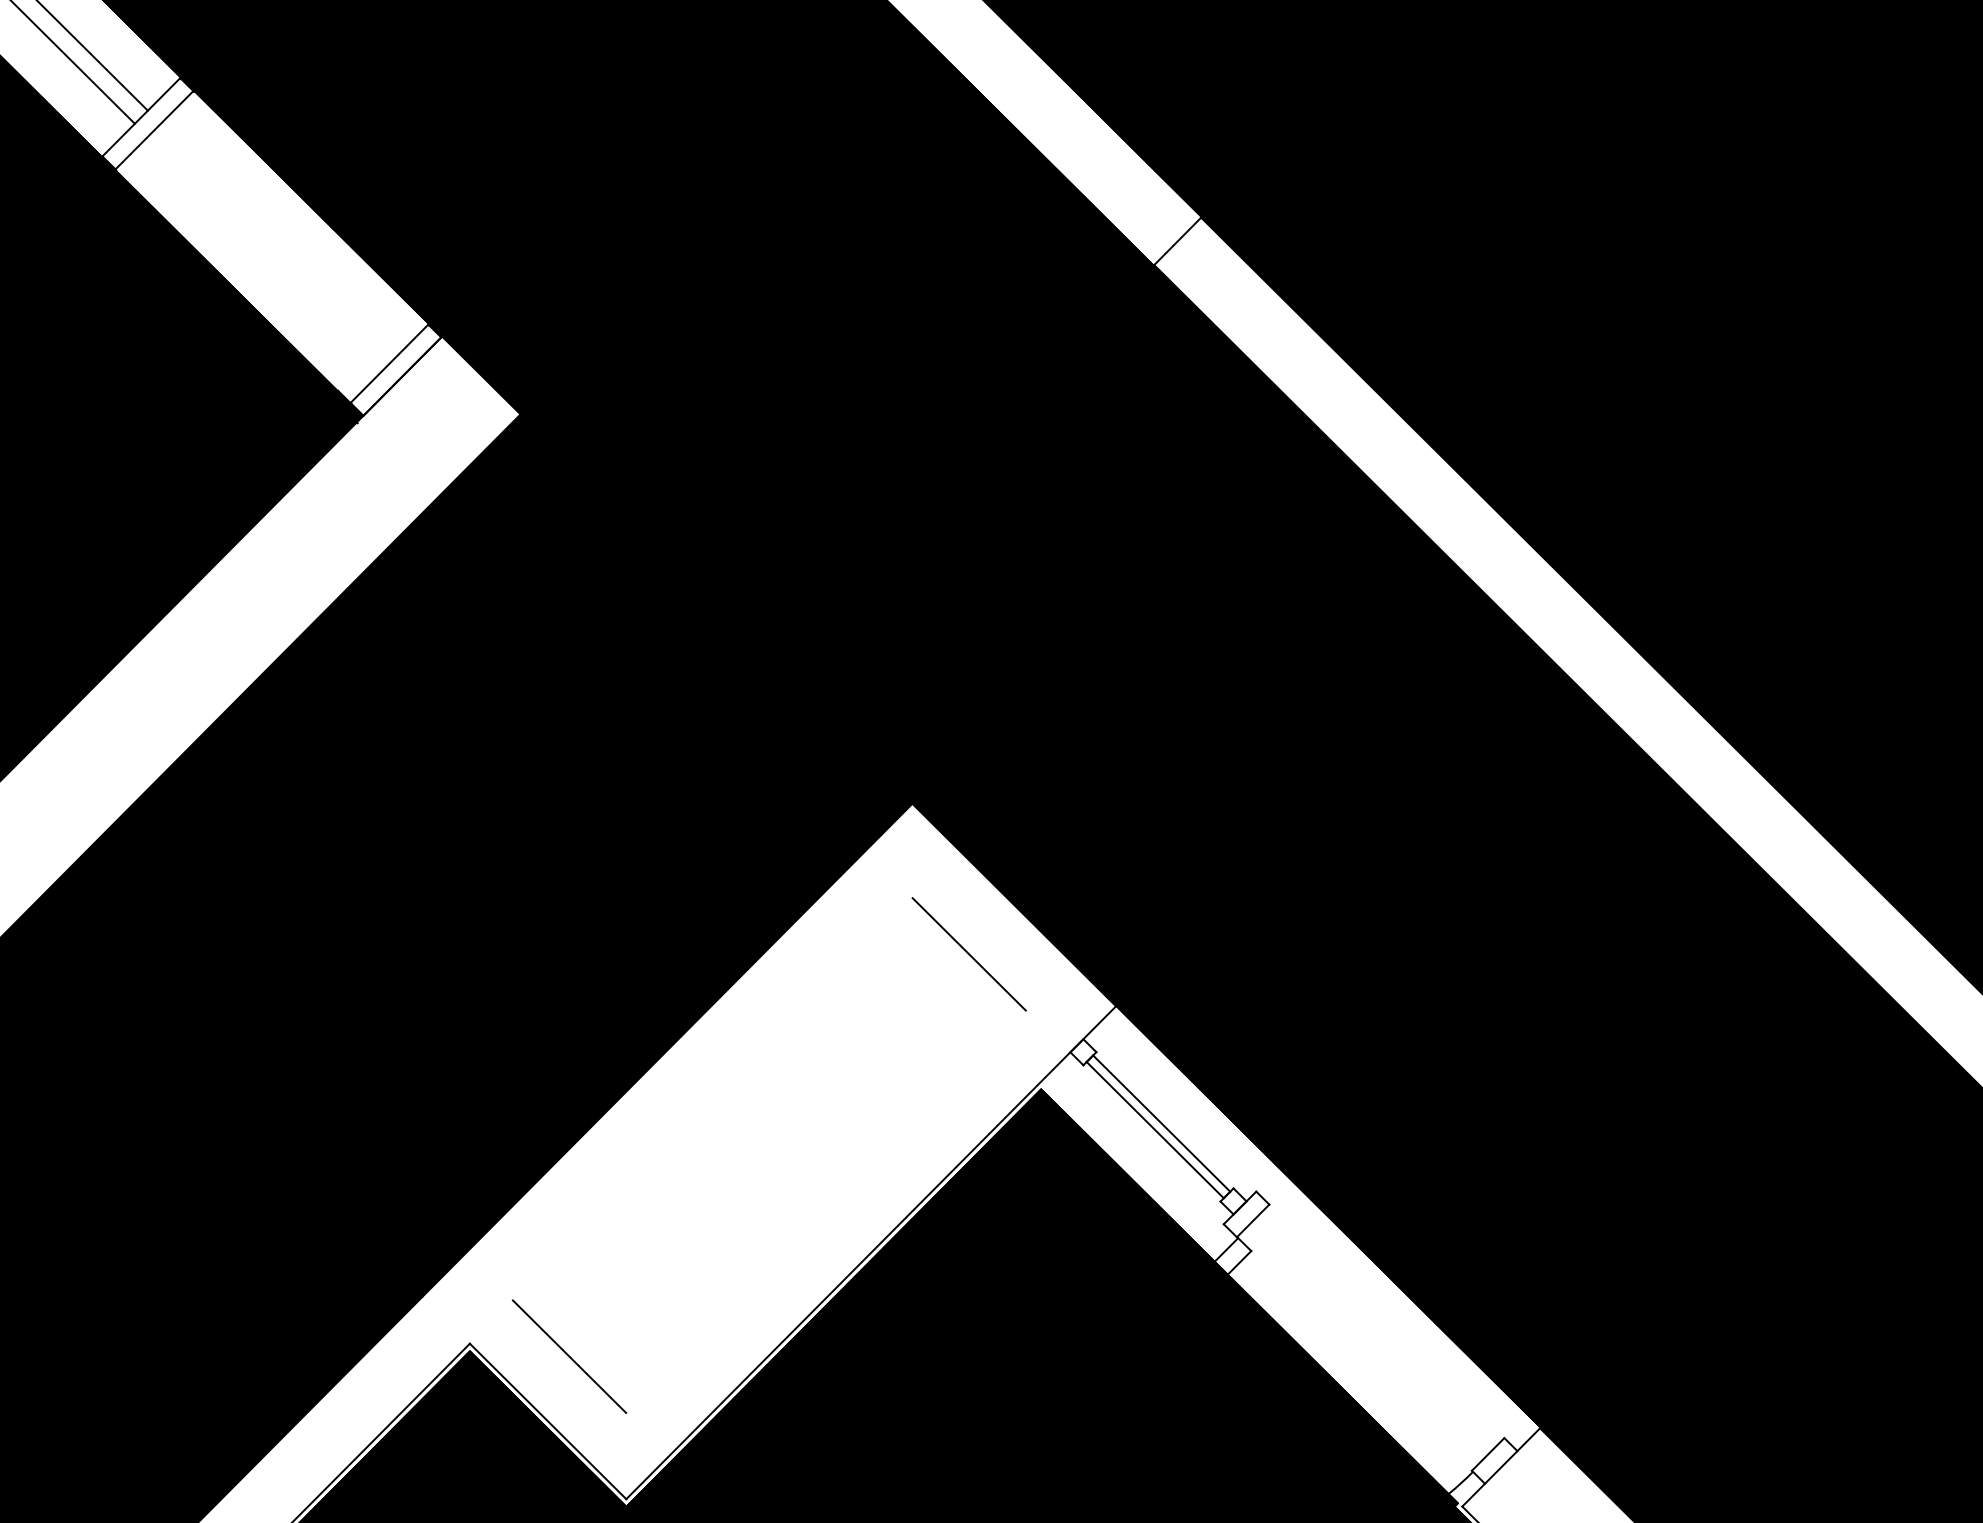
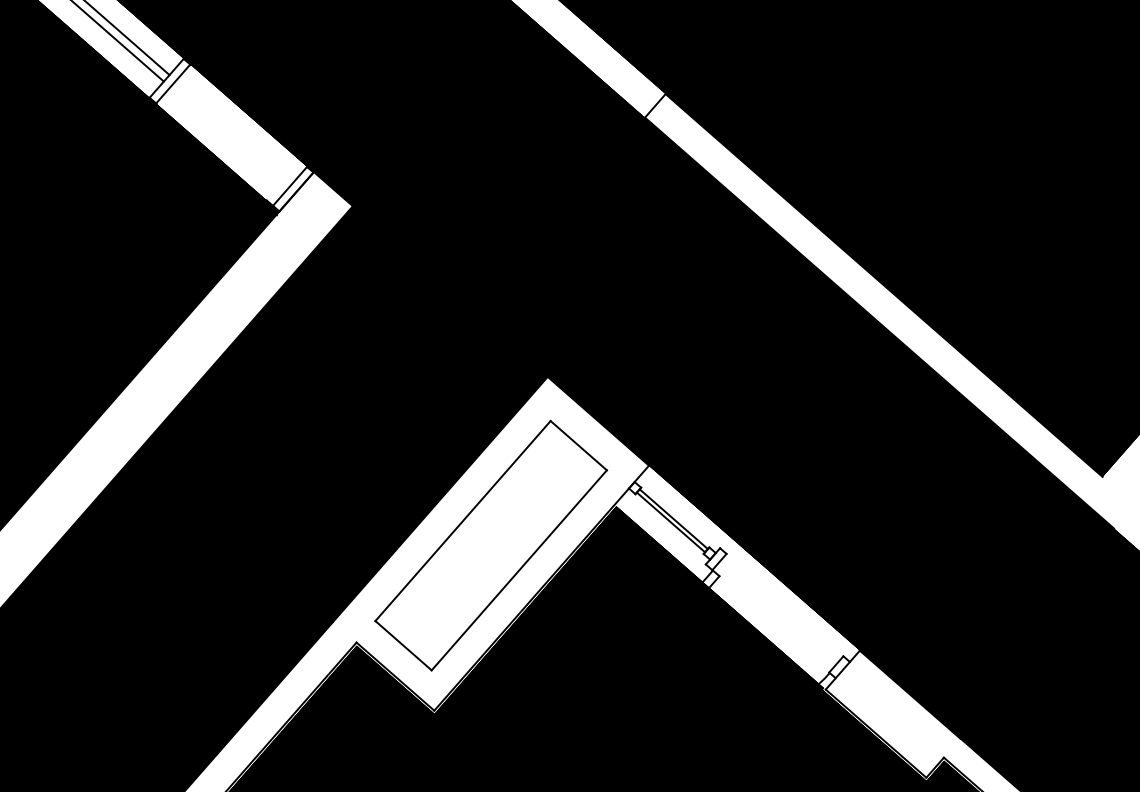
line: (711, 1100) -> (462, 521), added
line: (824, 1211) -> (518, 570), added

